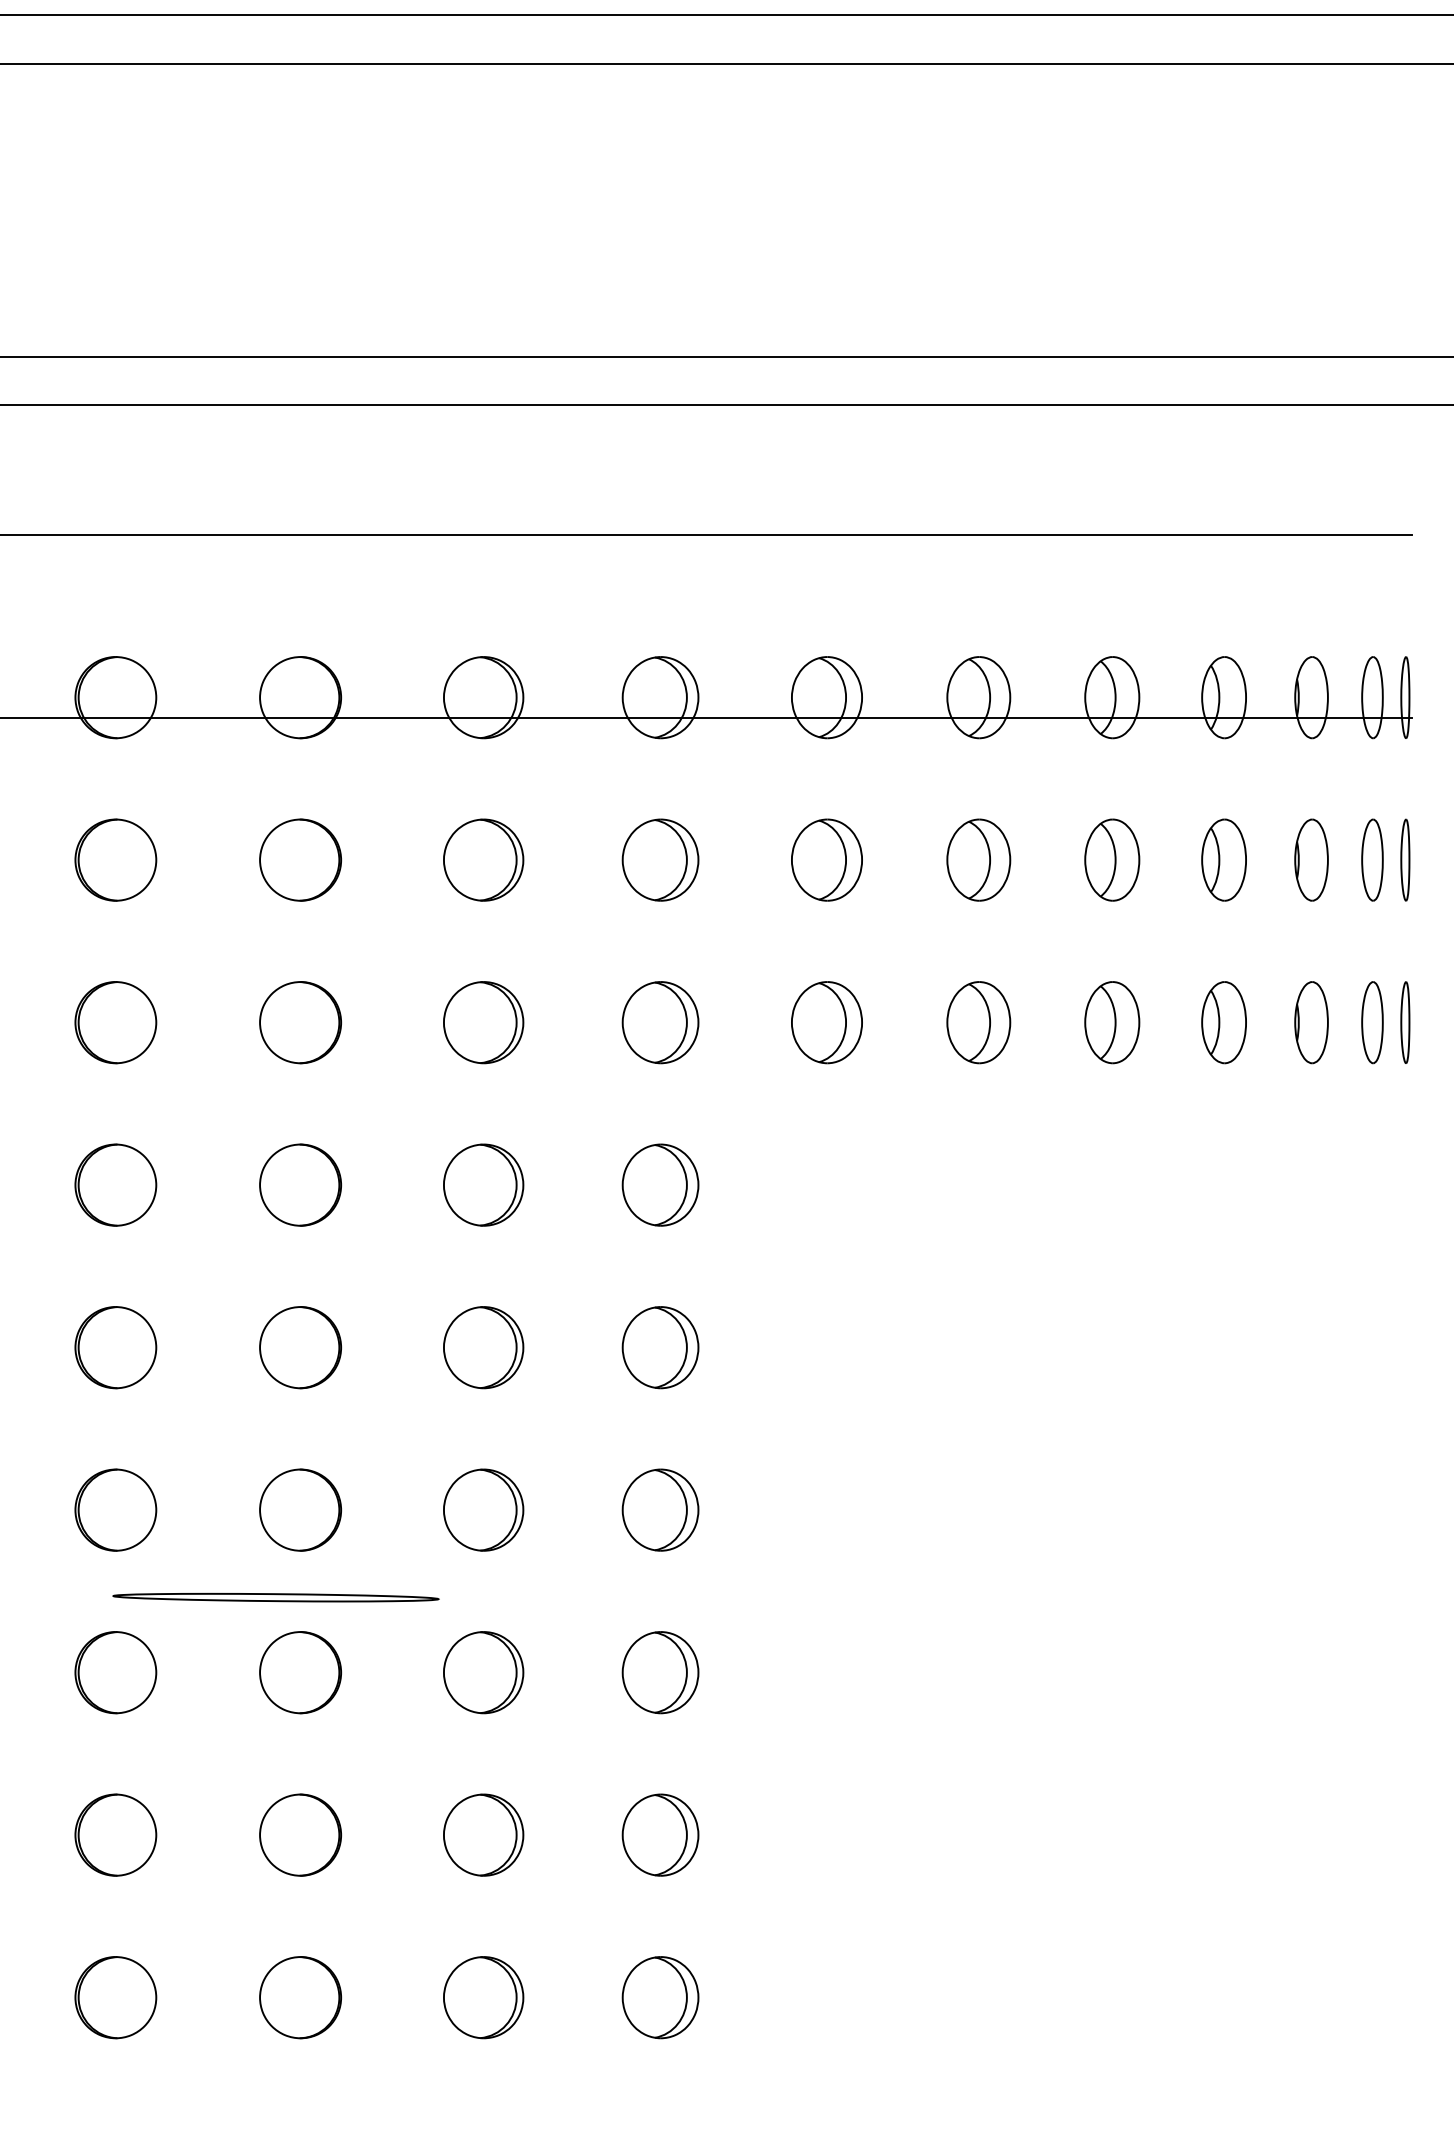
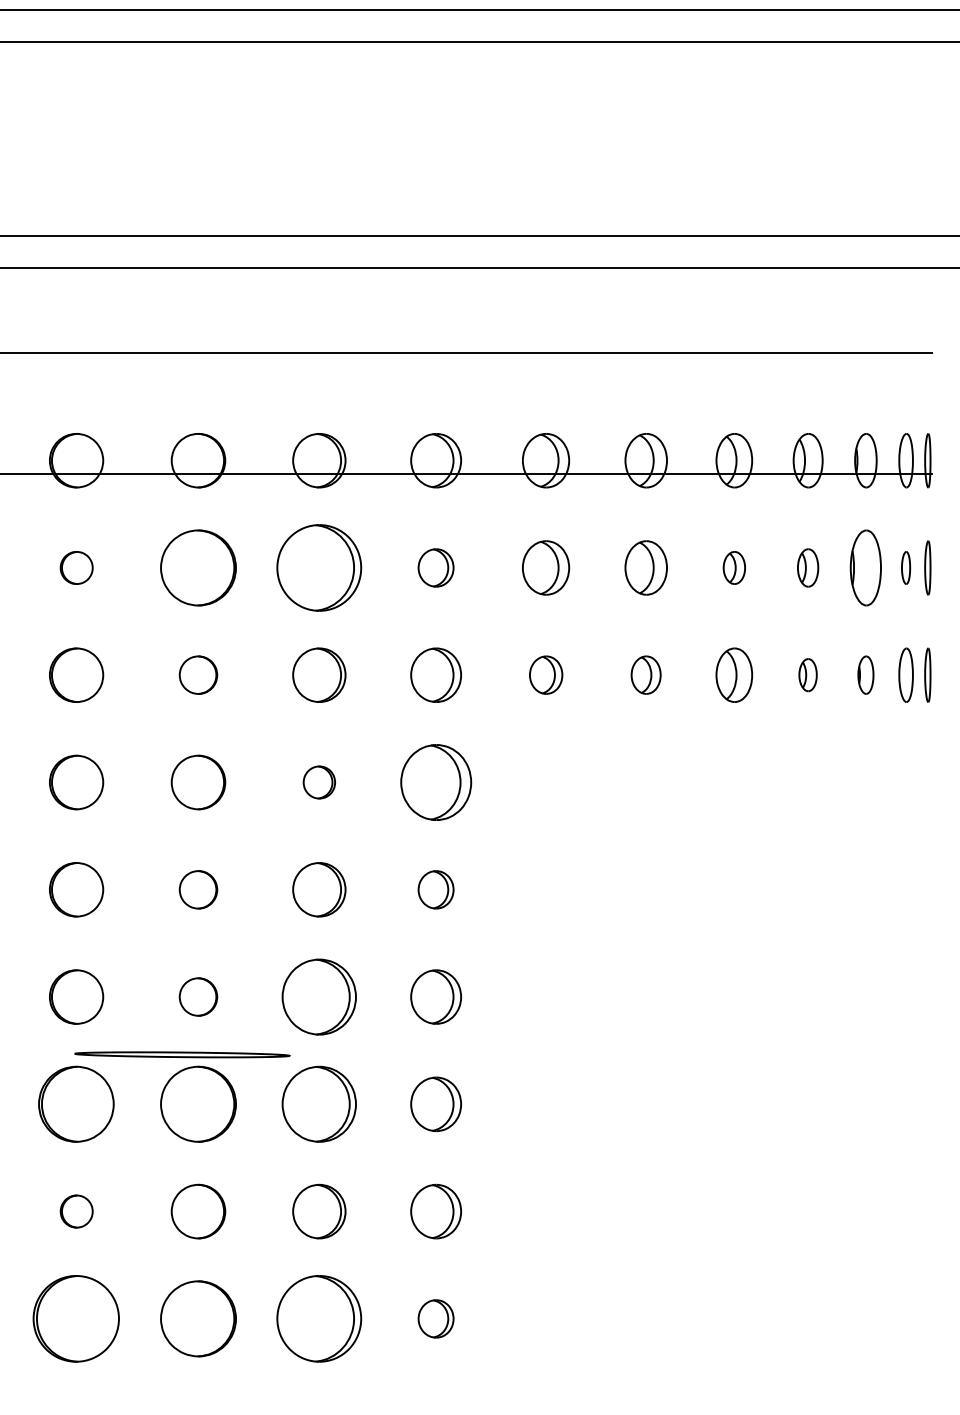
part: (115, 859) -> (76, 567), size x0.6
part: (300, 859) -> (198, 567), size x1.4
part: (483, 859) -> (319, 567), size x1.6
part: (659, 859) -> (435, 567), size x0.7
part: (1112, 859) -> (734, 567), size x0.6
part: (1223, 859) -> (807, 567), size x0.7
part: (1310, 859) -> (865, 567), size x1.4
part: (1371, 859) -> (905, 567), size x0.6
part: (300, 1021) -> (198, 674), size x0.7
part: (827, 1021) -> (546, 674), size x0.7
part: (977, 1021) -> (645, 674), size x0.7
part: (1223, 1021) -> (807, 674), size x0.6
part: (1310, 1021) -> (865, 674), size x0.7
part: (483, 1185) -> (319, 782), size x0.6
part: (659, 1185) -> (435, 782), size x1.4
part: (300, 1347) -> (198, 889), size x0.7
part: (659, 1347) -> (435, 889), size x0.7
part: (300, 1509) -> (198, 996), size x0.7
part: (483, 1509) -> (319, 996), size x1.4
part: (115, 1672) -> (76, 1104), size x1.4
part: (300, 1672) -> (198, 1104), size x1.4
part: (483, 1672) -> (319, 1104), size x1.4
part: (115, 1834) -> (76, 1211), size x0.6
part: (115, 1997) -> (76, 1318), size x1.6
part: (300, 1997) -> (198, 1318), size x1.4
part: (483, 1997) -> (319, 1318), size x1.6
part: (659, 1997) -> (435, 1318), size x0.7

